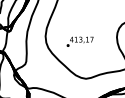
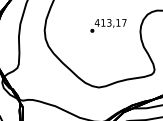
text: (79, 41) -> (107, 25), moved

